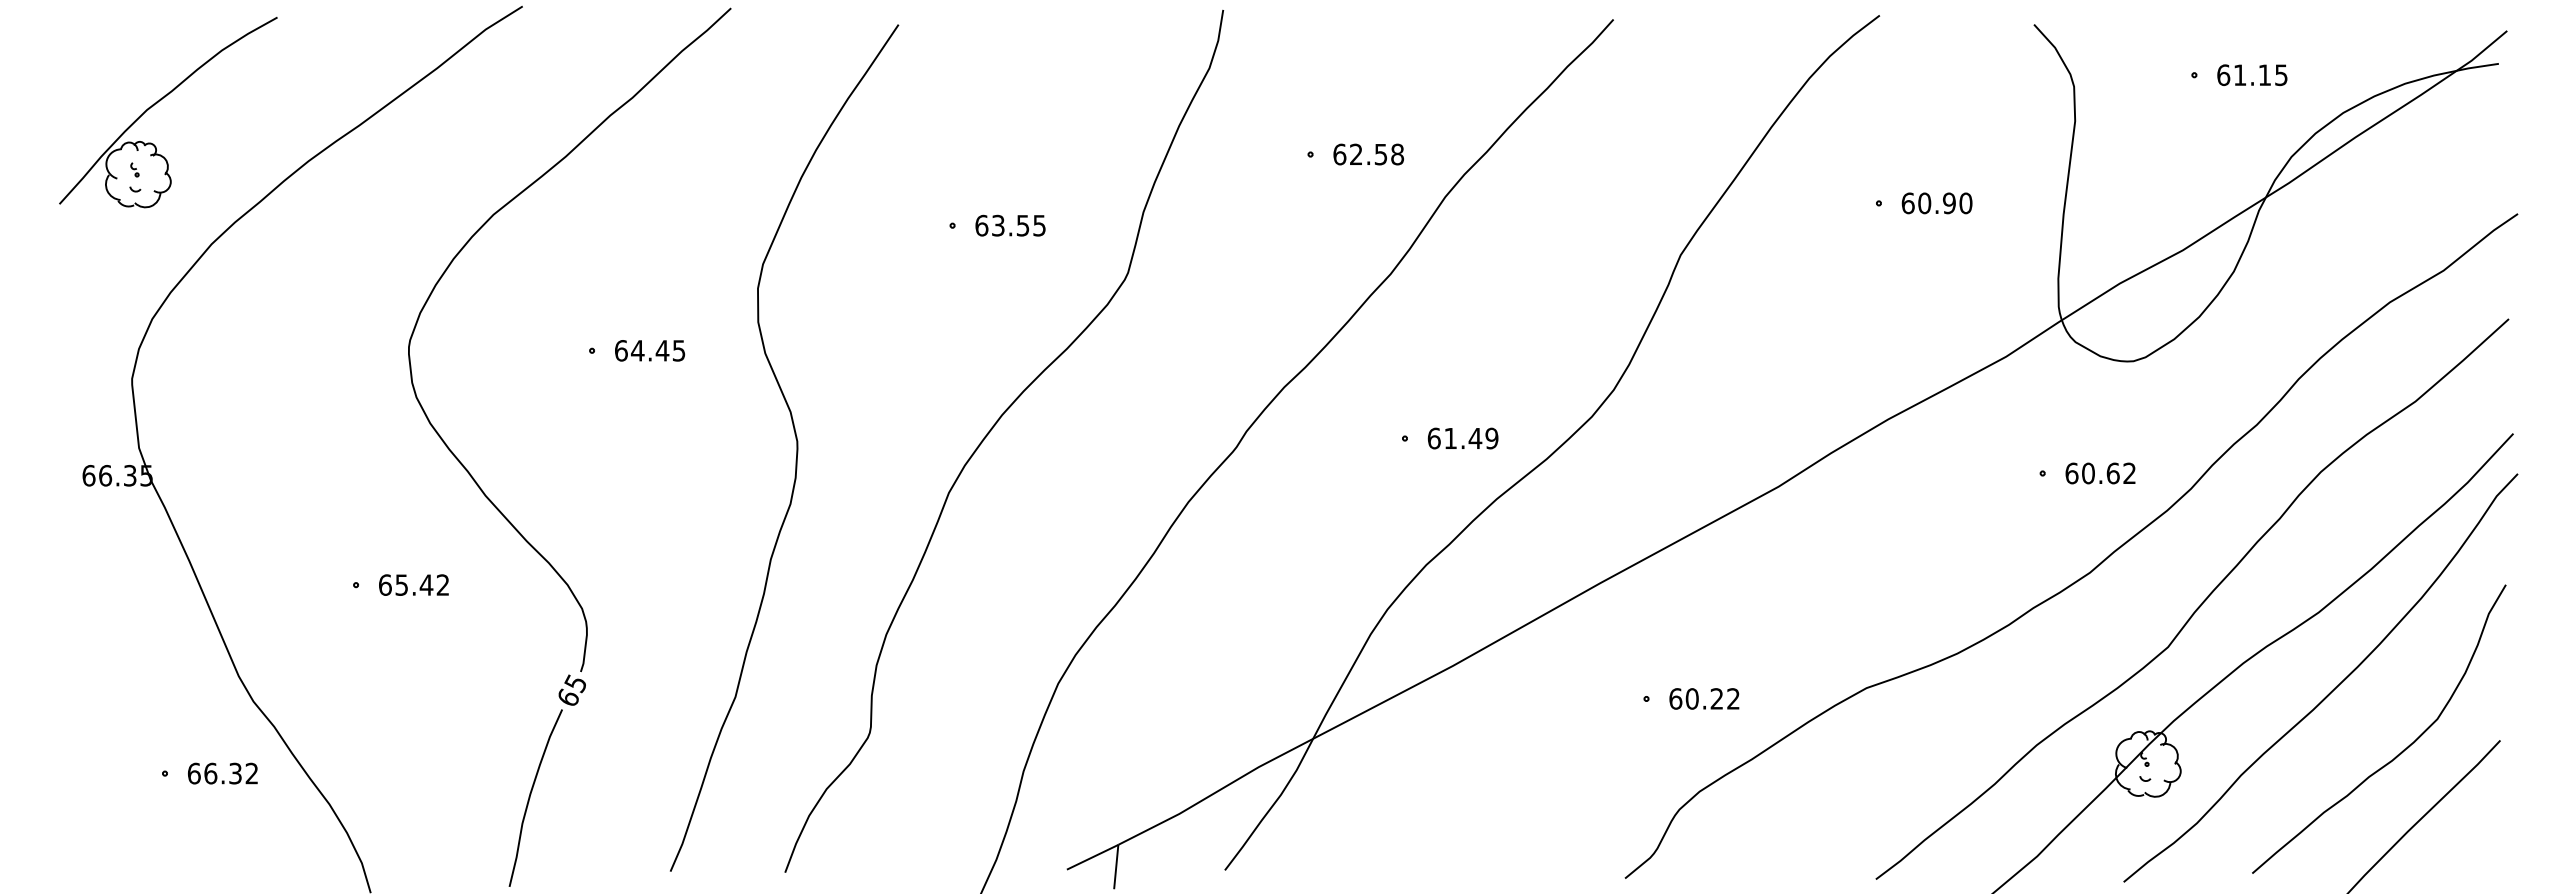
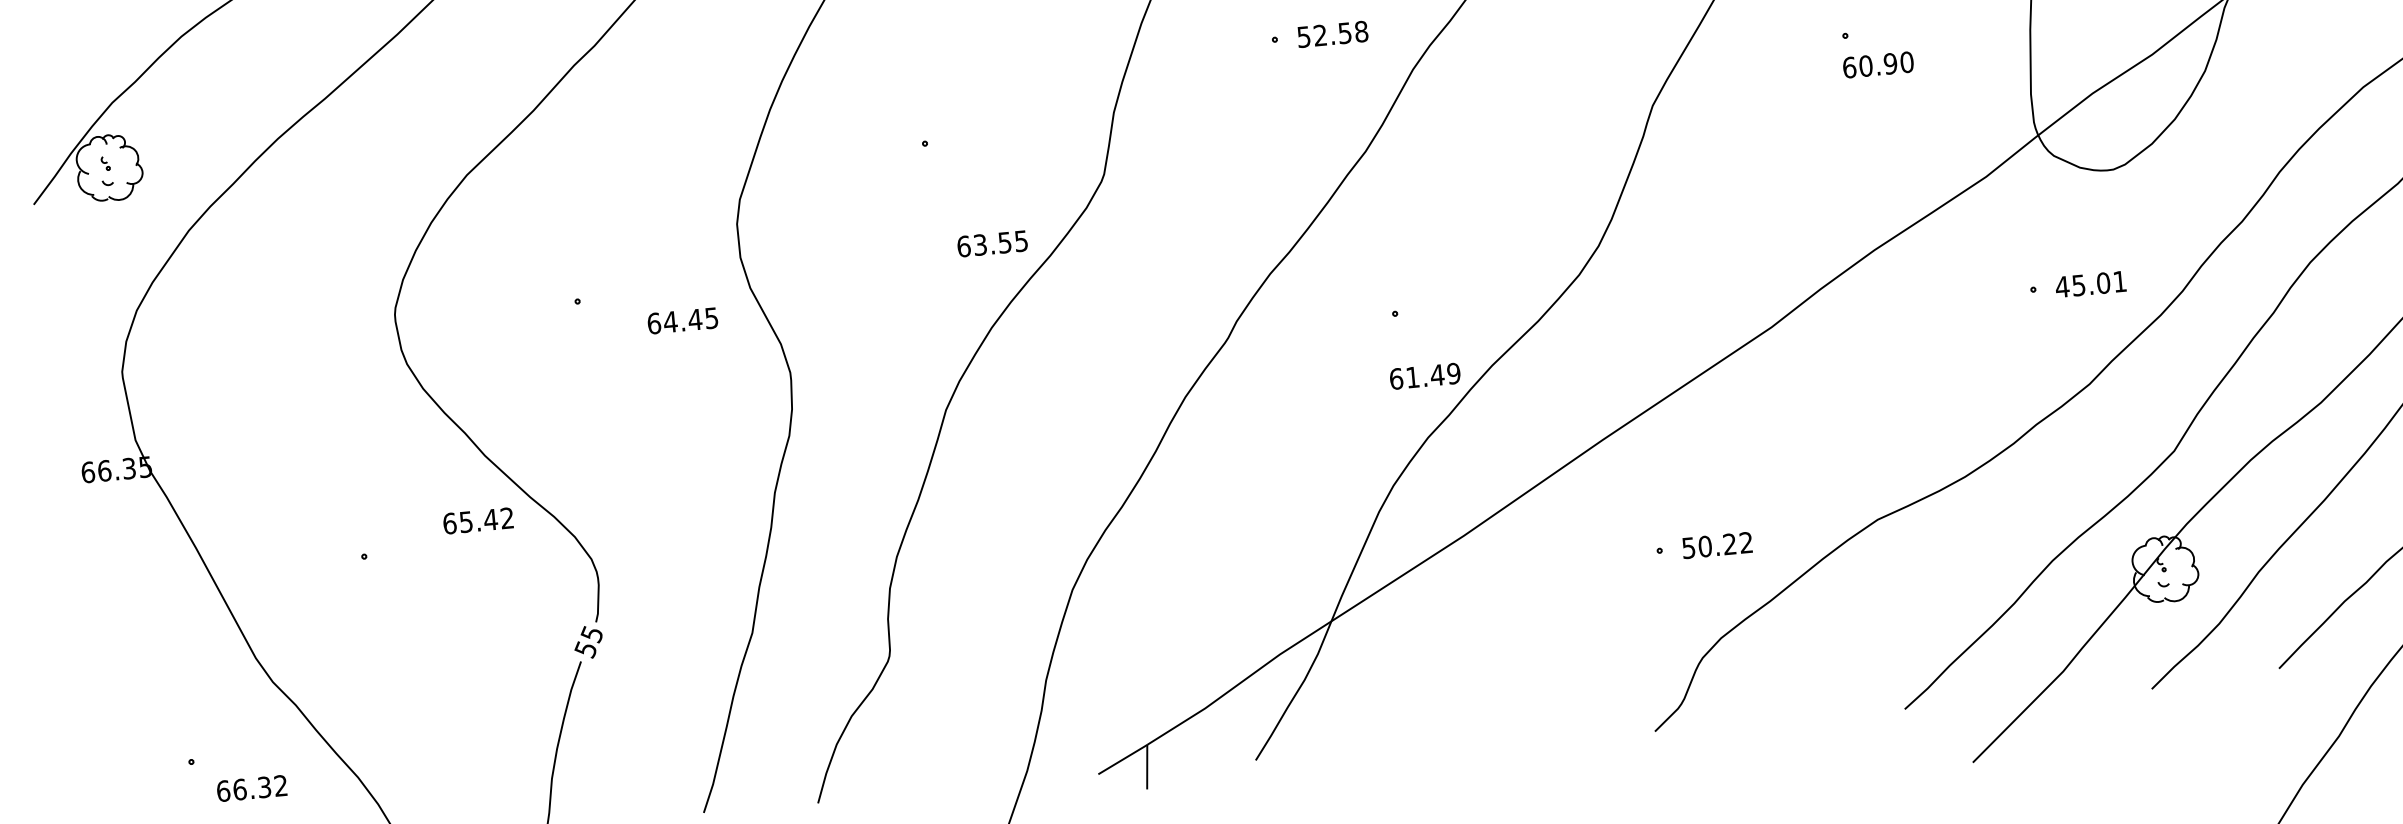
text: (1339, 154) -> (1303, 37), 62.58 -> 52.58
text: (1936, 203) -> (1877, 65), moved
text: (1010, 225) -> (992, 243), moved
text: (650, 350) -> (683, 320), moved
text: (1462, 438) -> (1424, 376), moved
text: (2100, 473) -> (2090, 284), 60.62 -> 45.01
text: (413, 584) -> (477, 520), moved
text: (567, 697) -> (585, 649), 65 -> 55
text: (1675, 698) -> (1688, 547), 60.22 -> 50.22
text: (222, 773) -> (251, 788), moved

